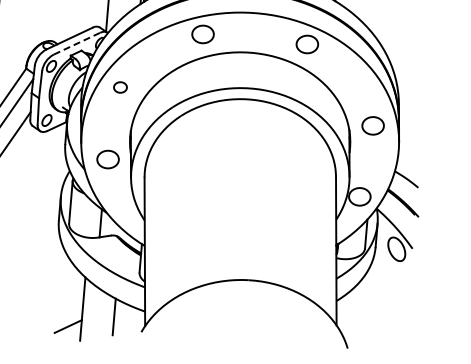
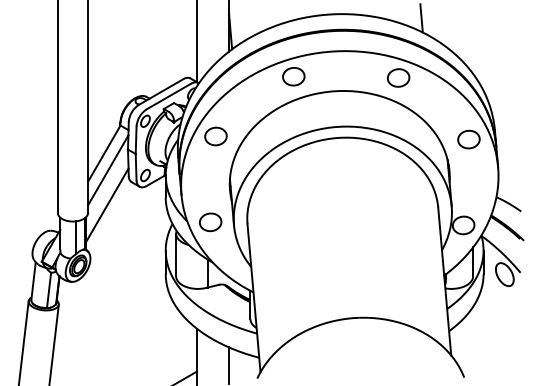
line: (76, 43) -> (168, 96), dashed -> solid
part: (120, 87) -> (215, 136), size x1.67
part: (372, 125) -> (468, 139), moved
part: (107, 159) -> (210, 222), moved

